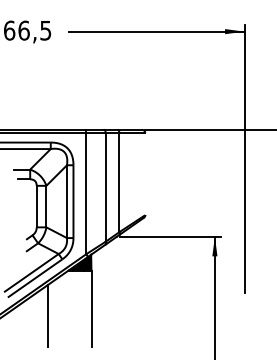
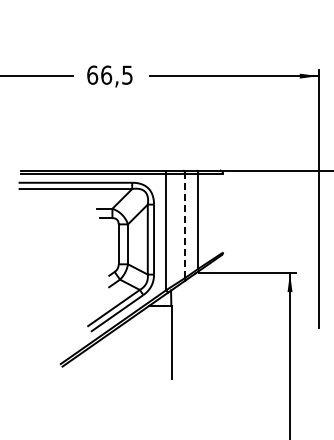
line: (106, 186) -> (185, 225), solid -> dashed
fill: (80, 261) -> (160, 297), removed
line: (47, 315) -> (129, 349), removed

